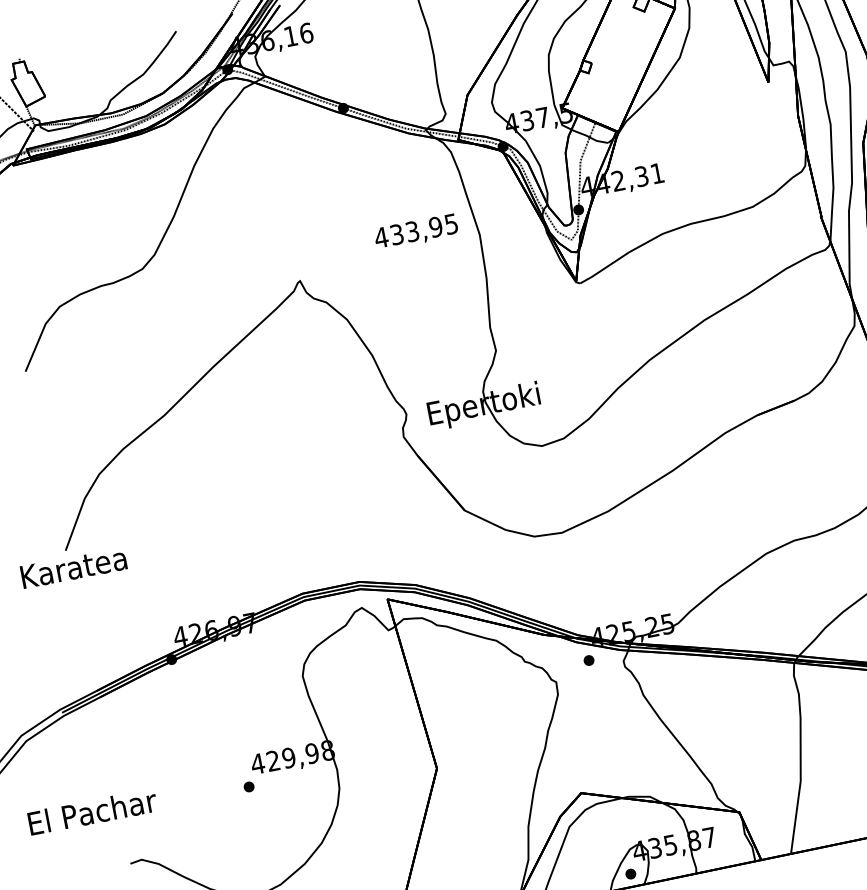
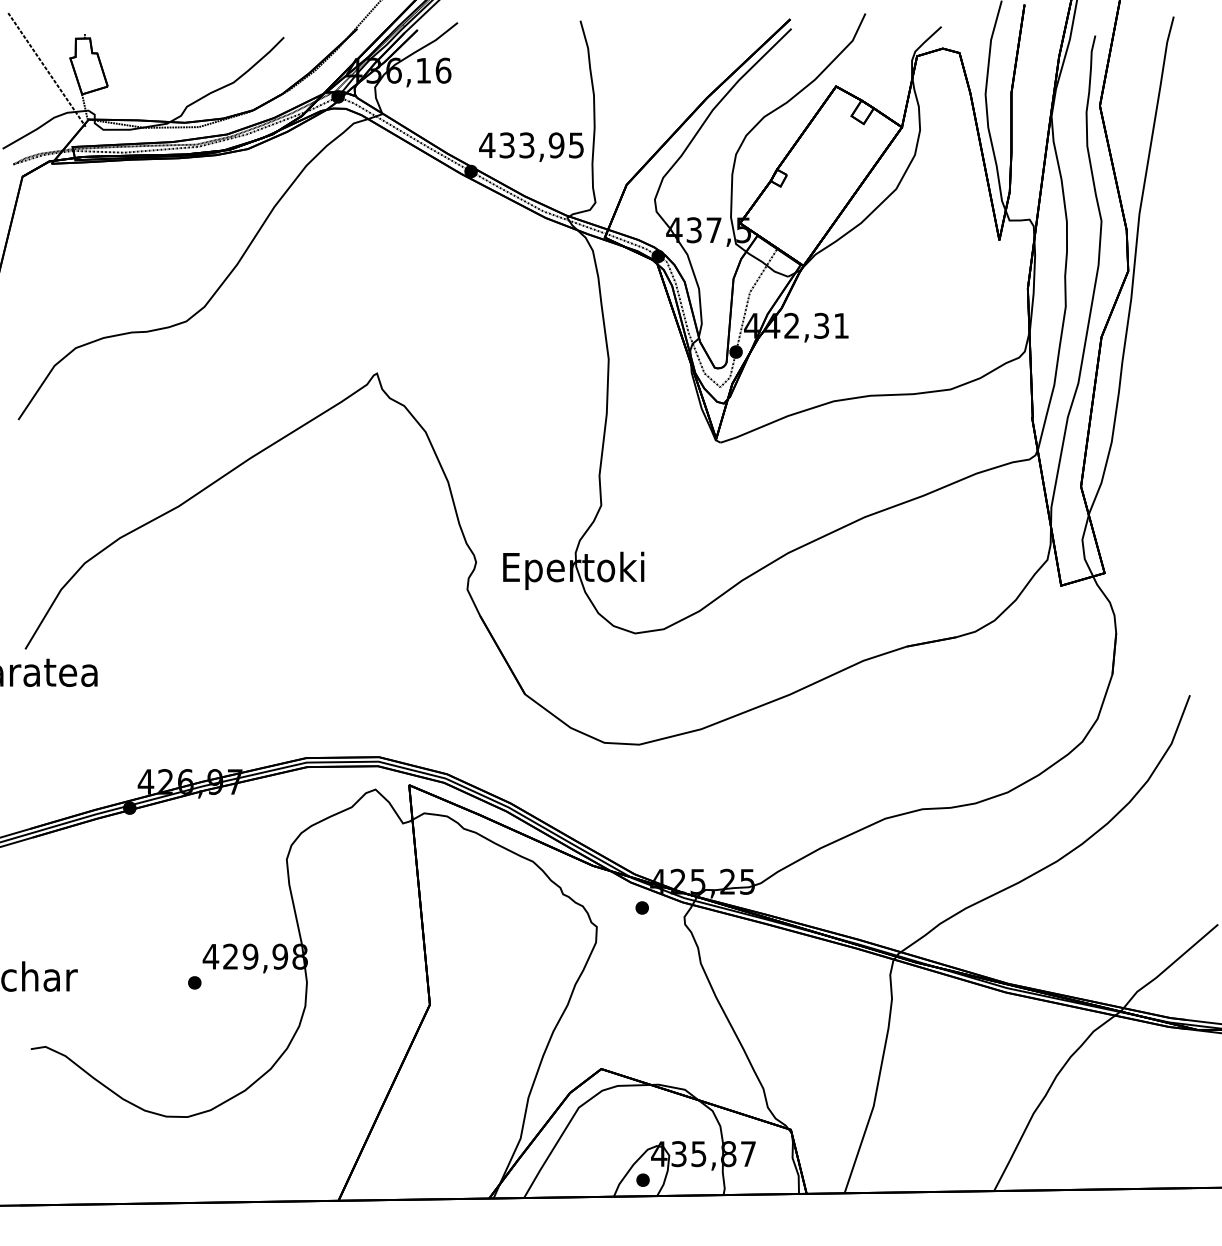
text: (416, 231) -> (531, 146), moved

